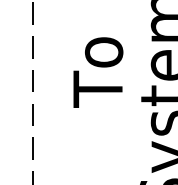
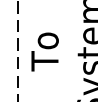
text: (97, 71) -> (44, 51), moved

